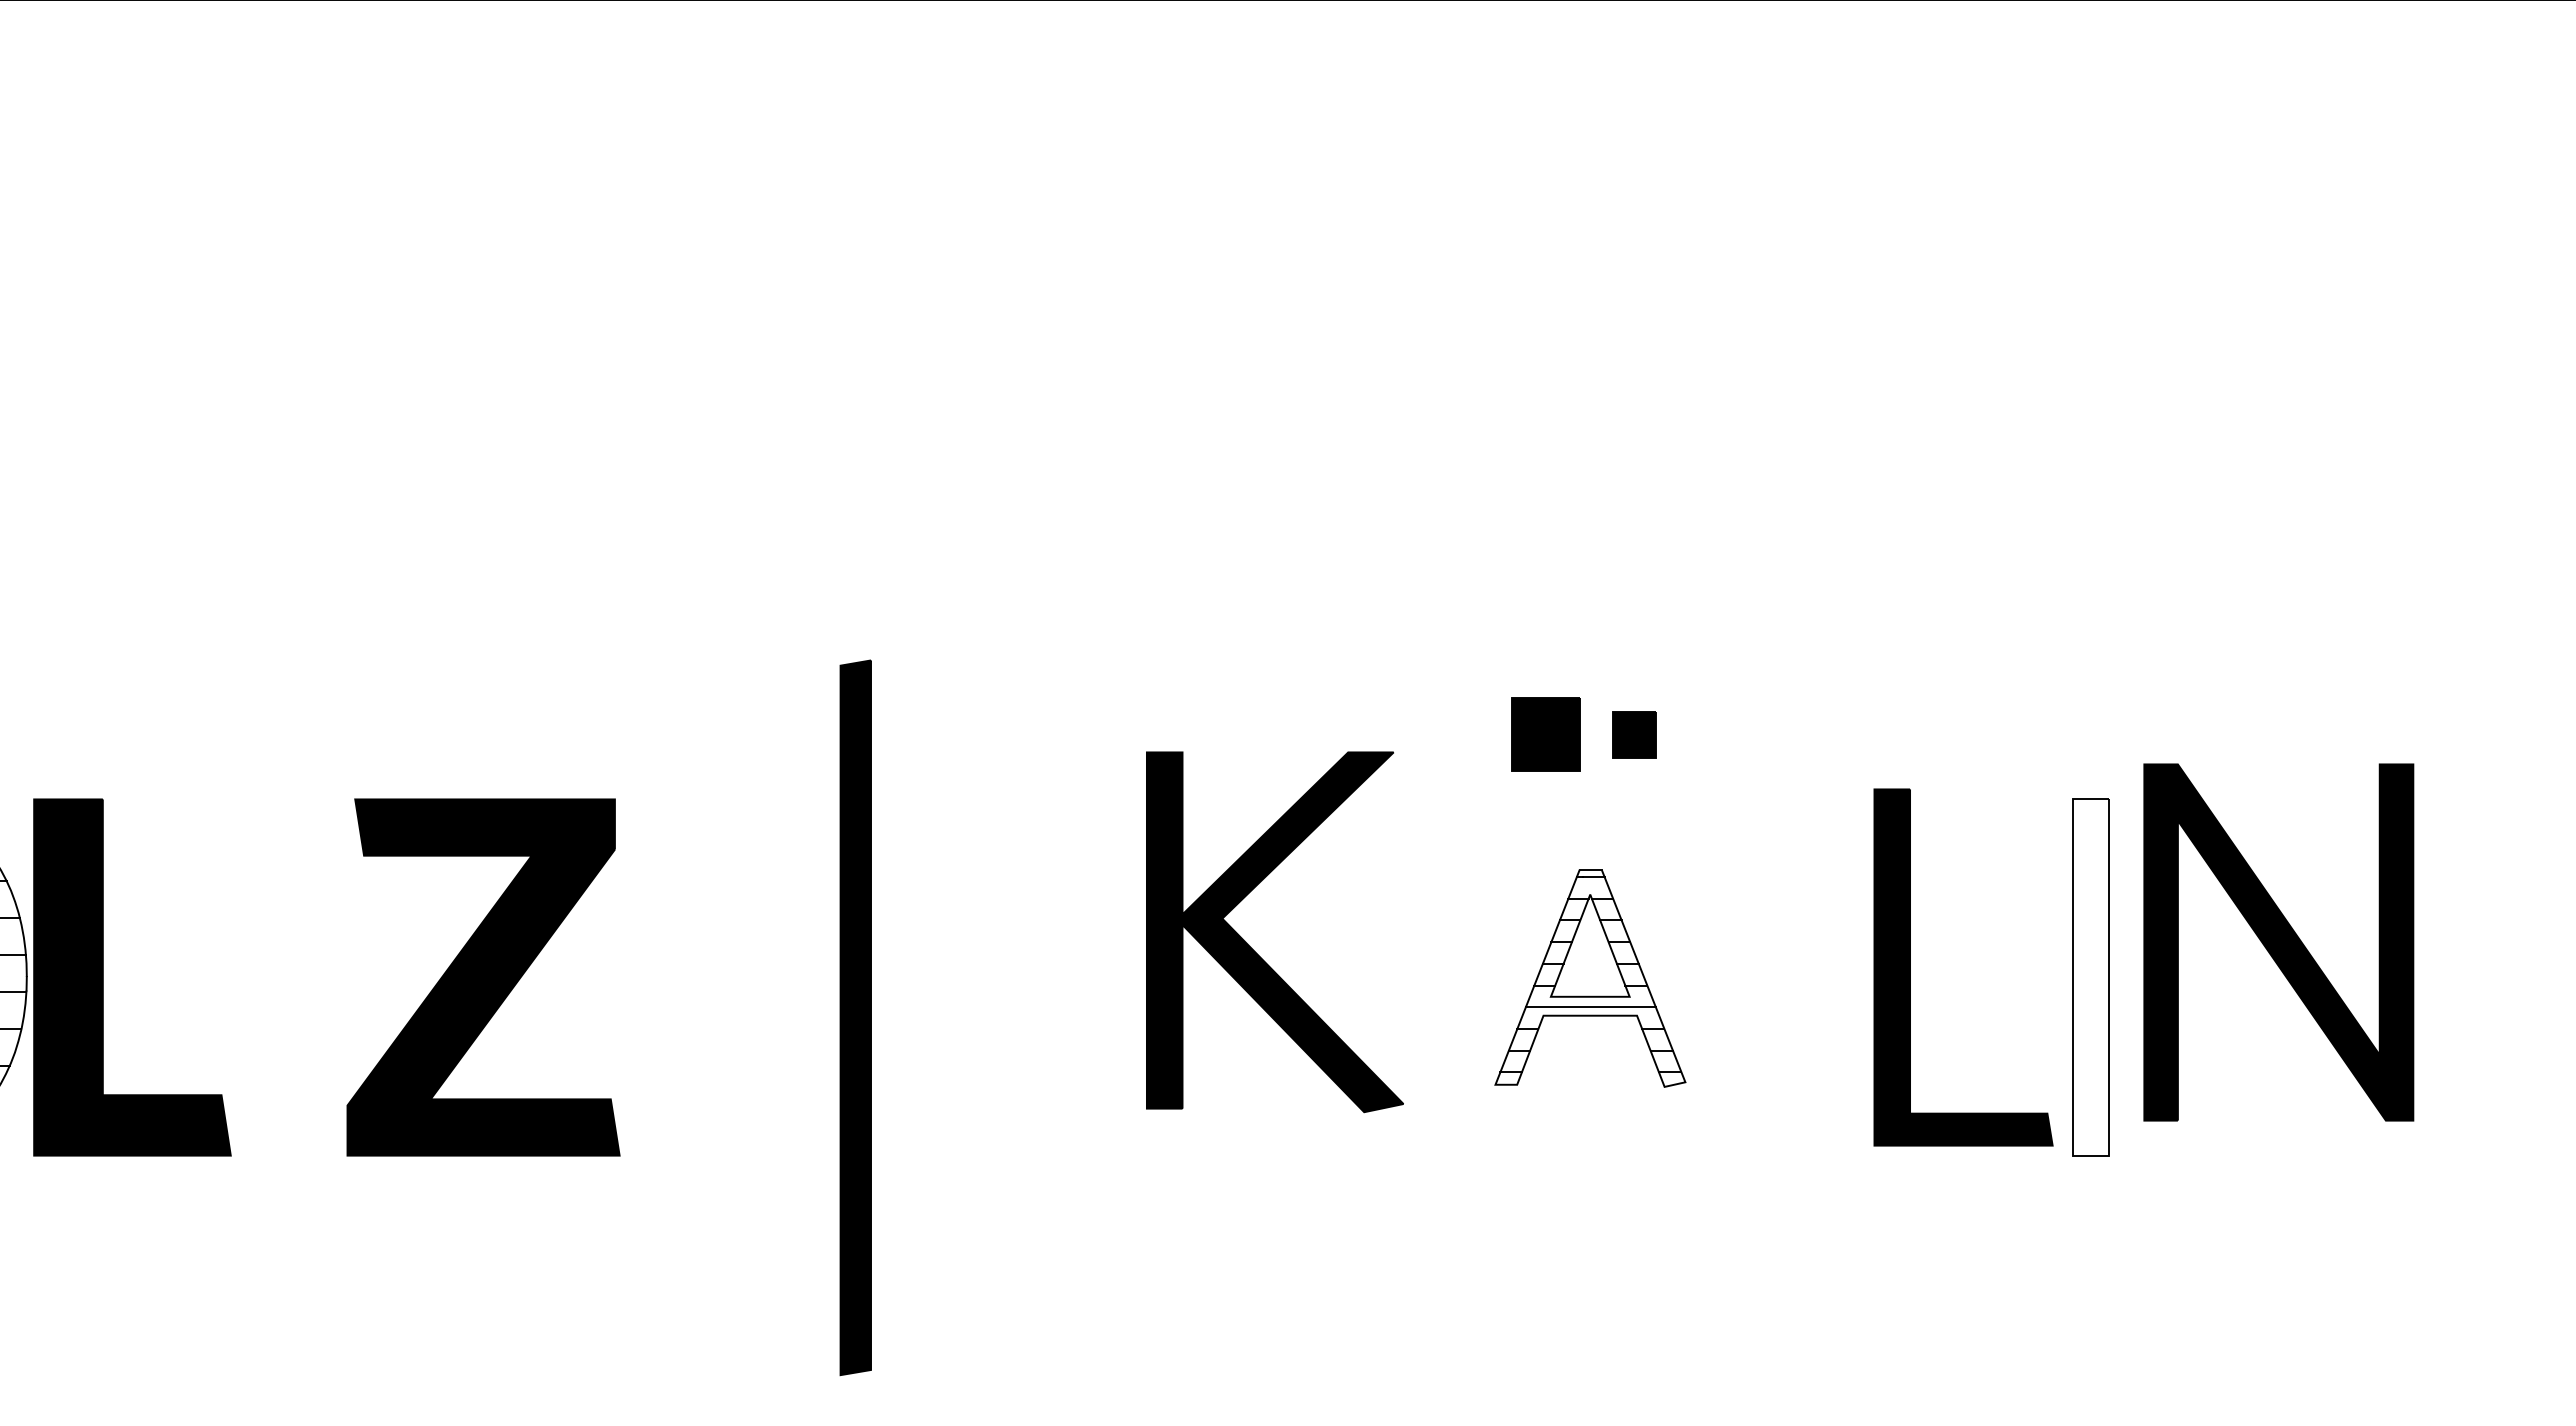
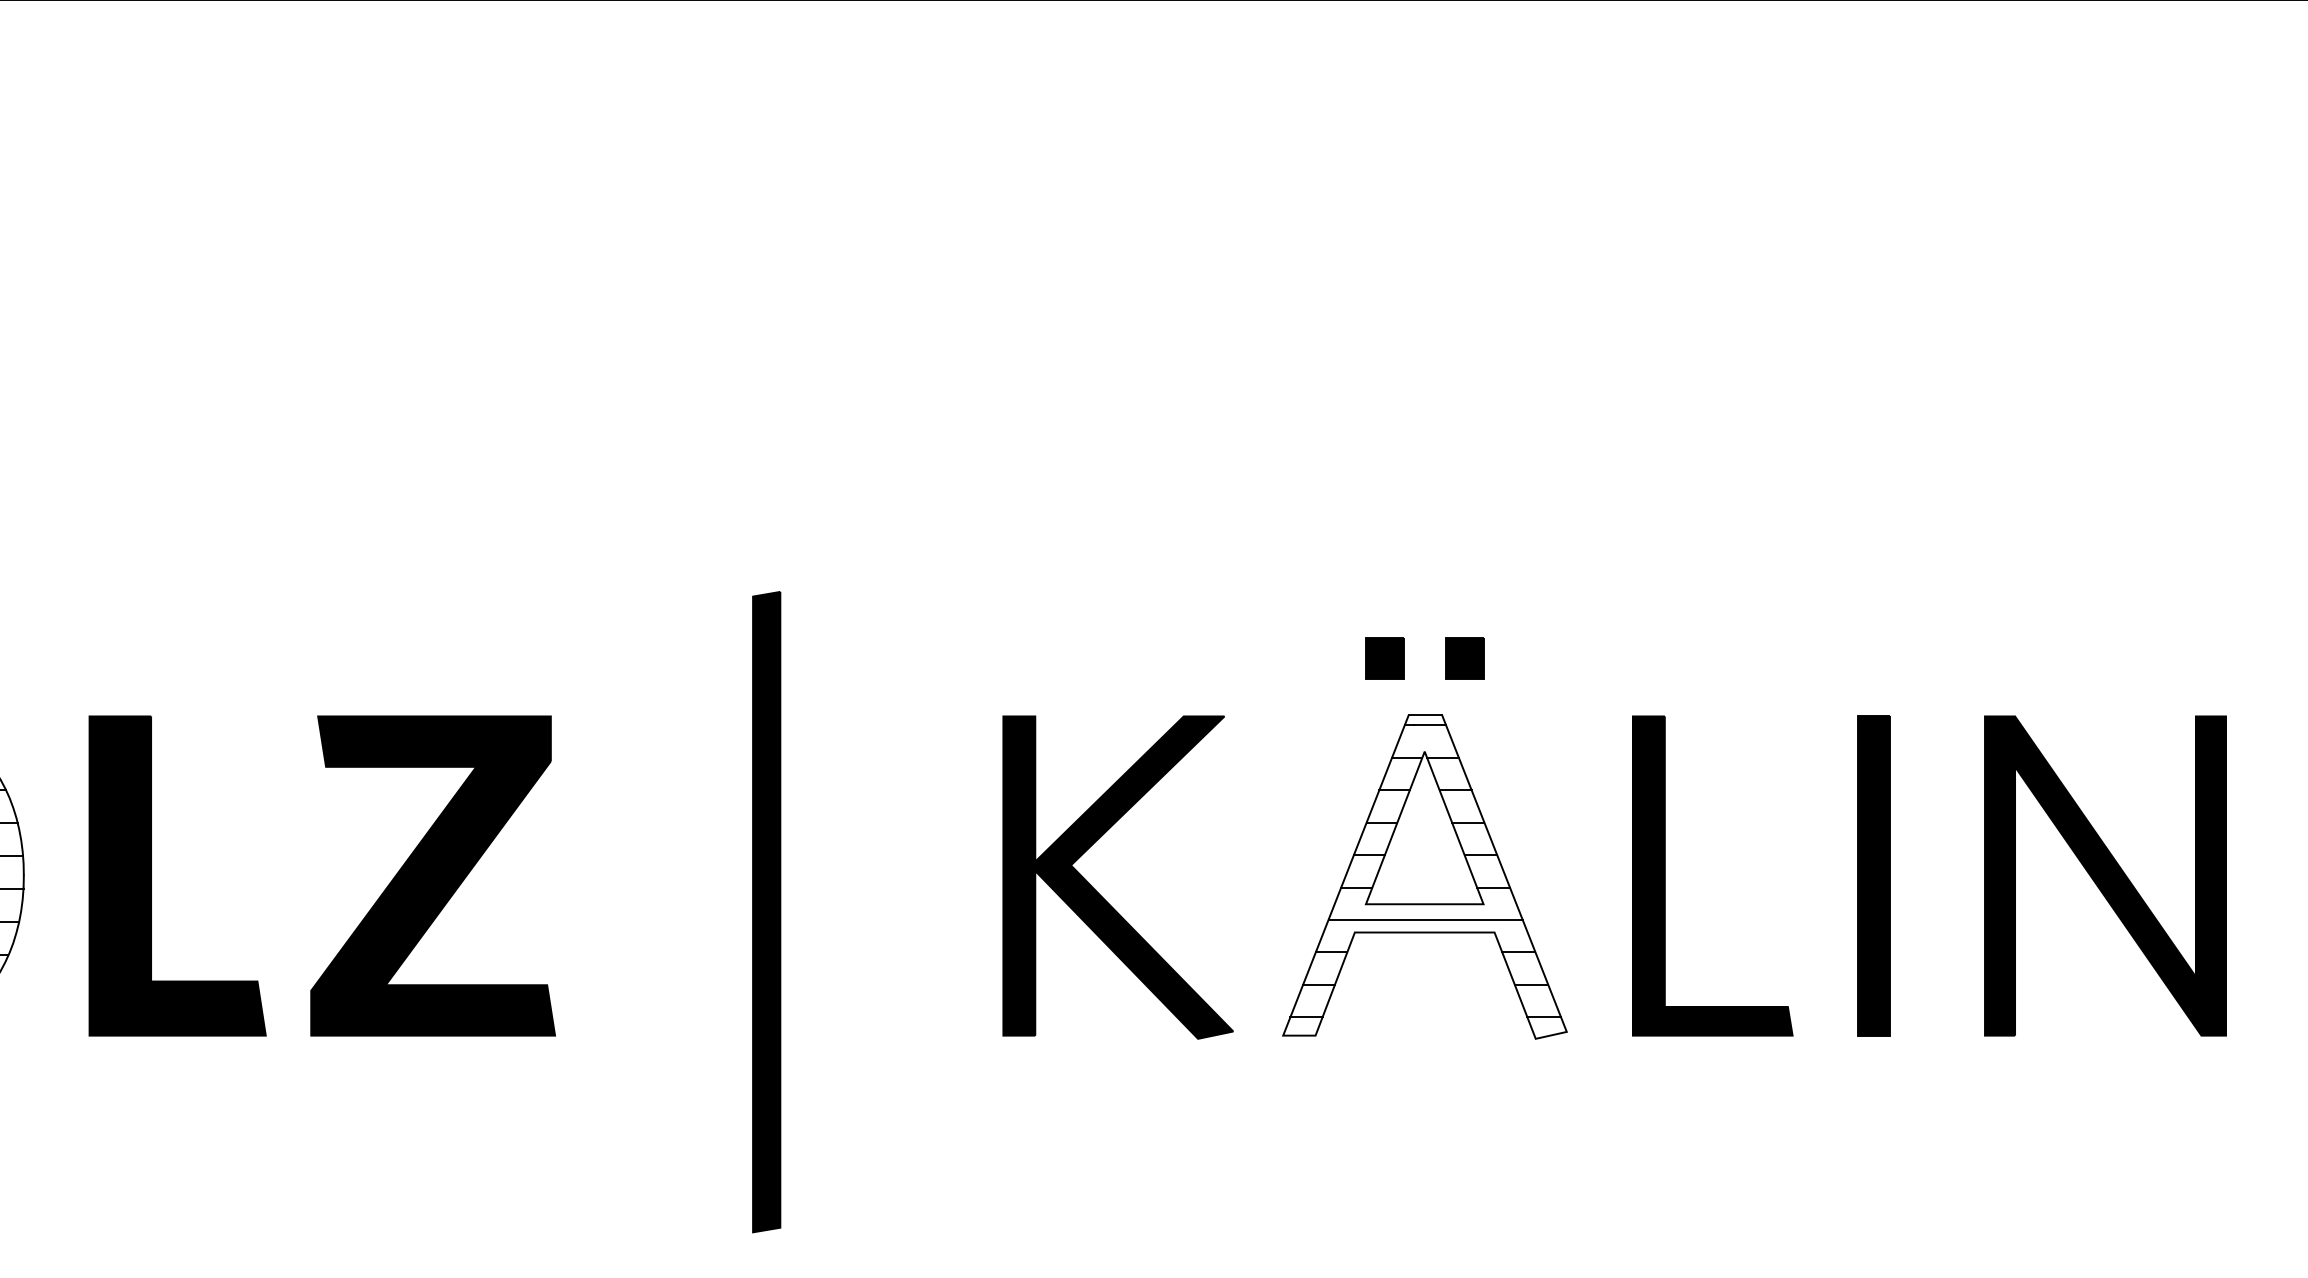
part: (1545, 734) -> (1384, 658), size x0.62
part: (2278, 942) -> (2105, 876), moved
part: (1255, 951) -> (1100, 894), moved
part: (1910, 967) -> (1665, 876), moved
part: (103, 977) -> (151, 876), moved
fill: (2091, 977) -> (1874, 876), added
part: (1590, 978) -> (1425, 876), size x1.67

